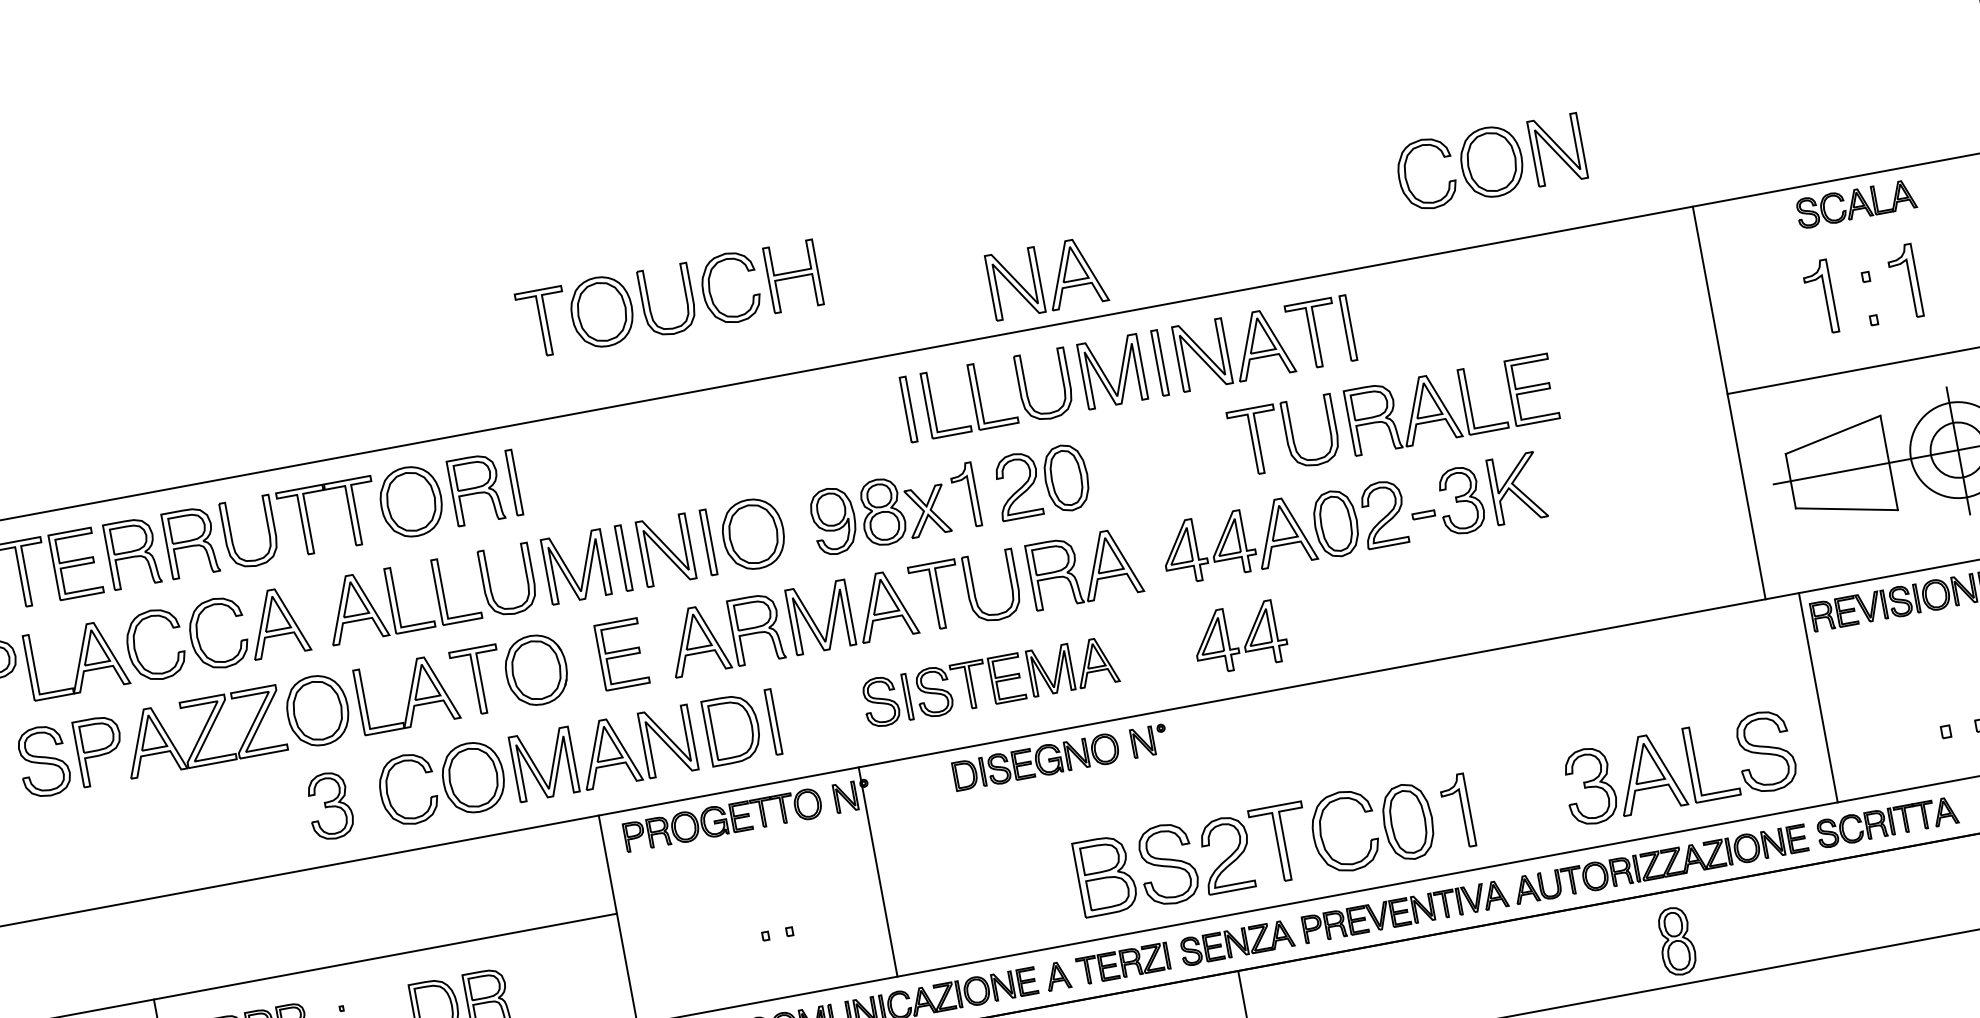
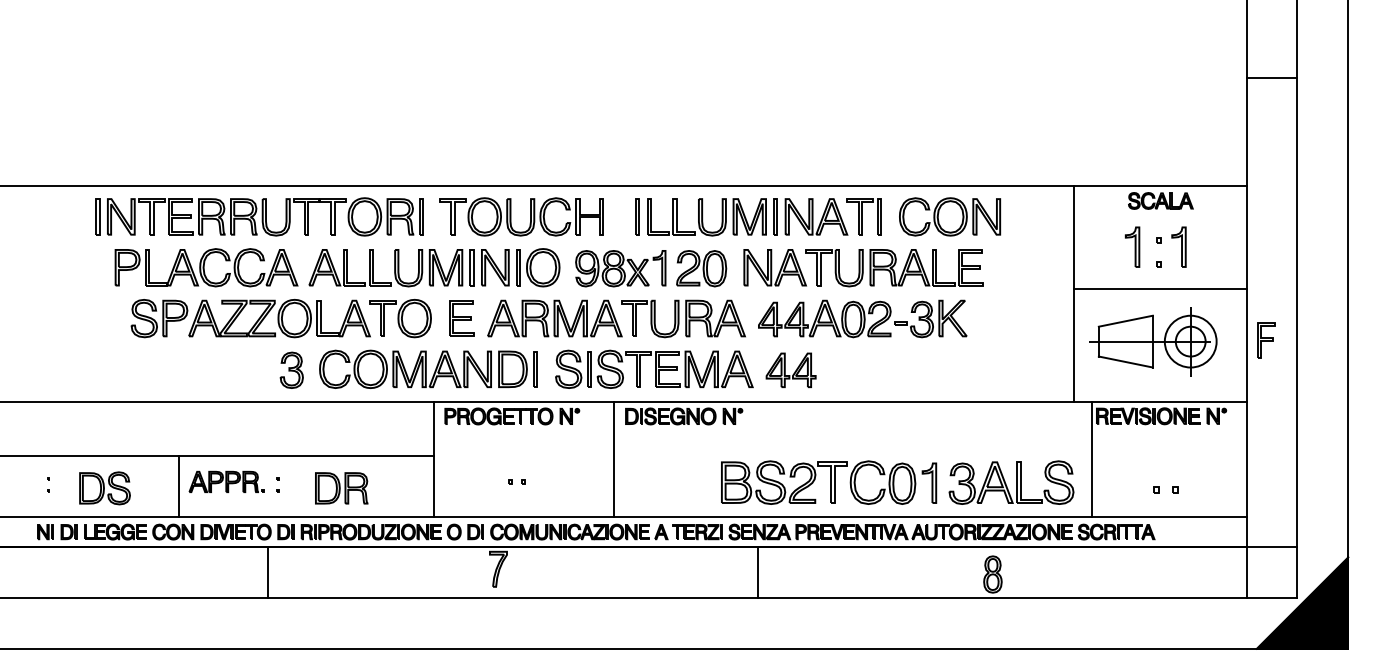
part: (1491, 161) -> (950, 216), moved
part: (1045, 277) -> (774, 267), moved
part: (685, 295) -> (530, 216), moved
part: (990, 680) -> (654, 368), size x1.43
part: (1275, 844) -> (829, 482), moved
line: (878, 870) -> (614, 458), moved

